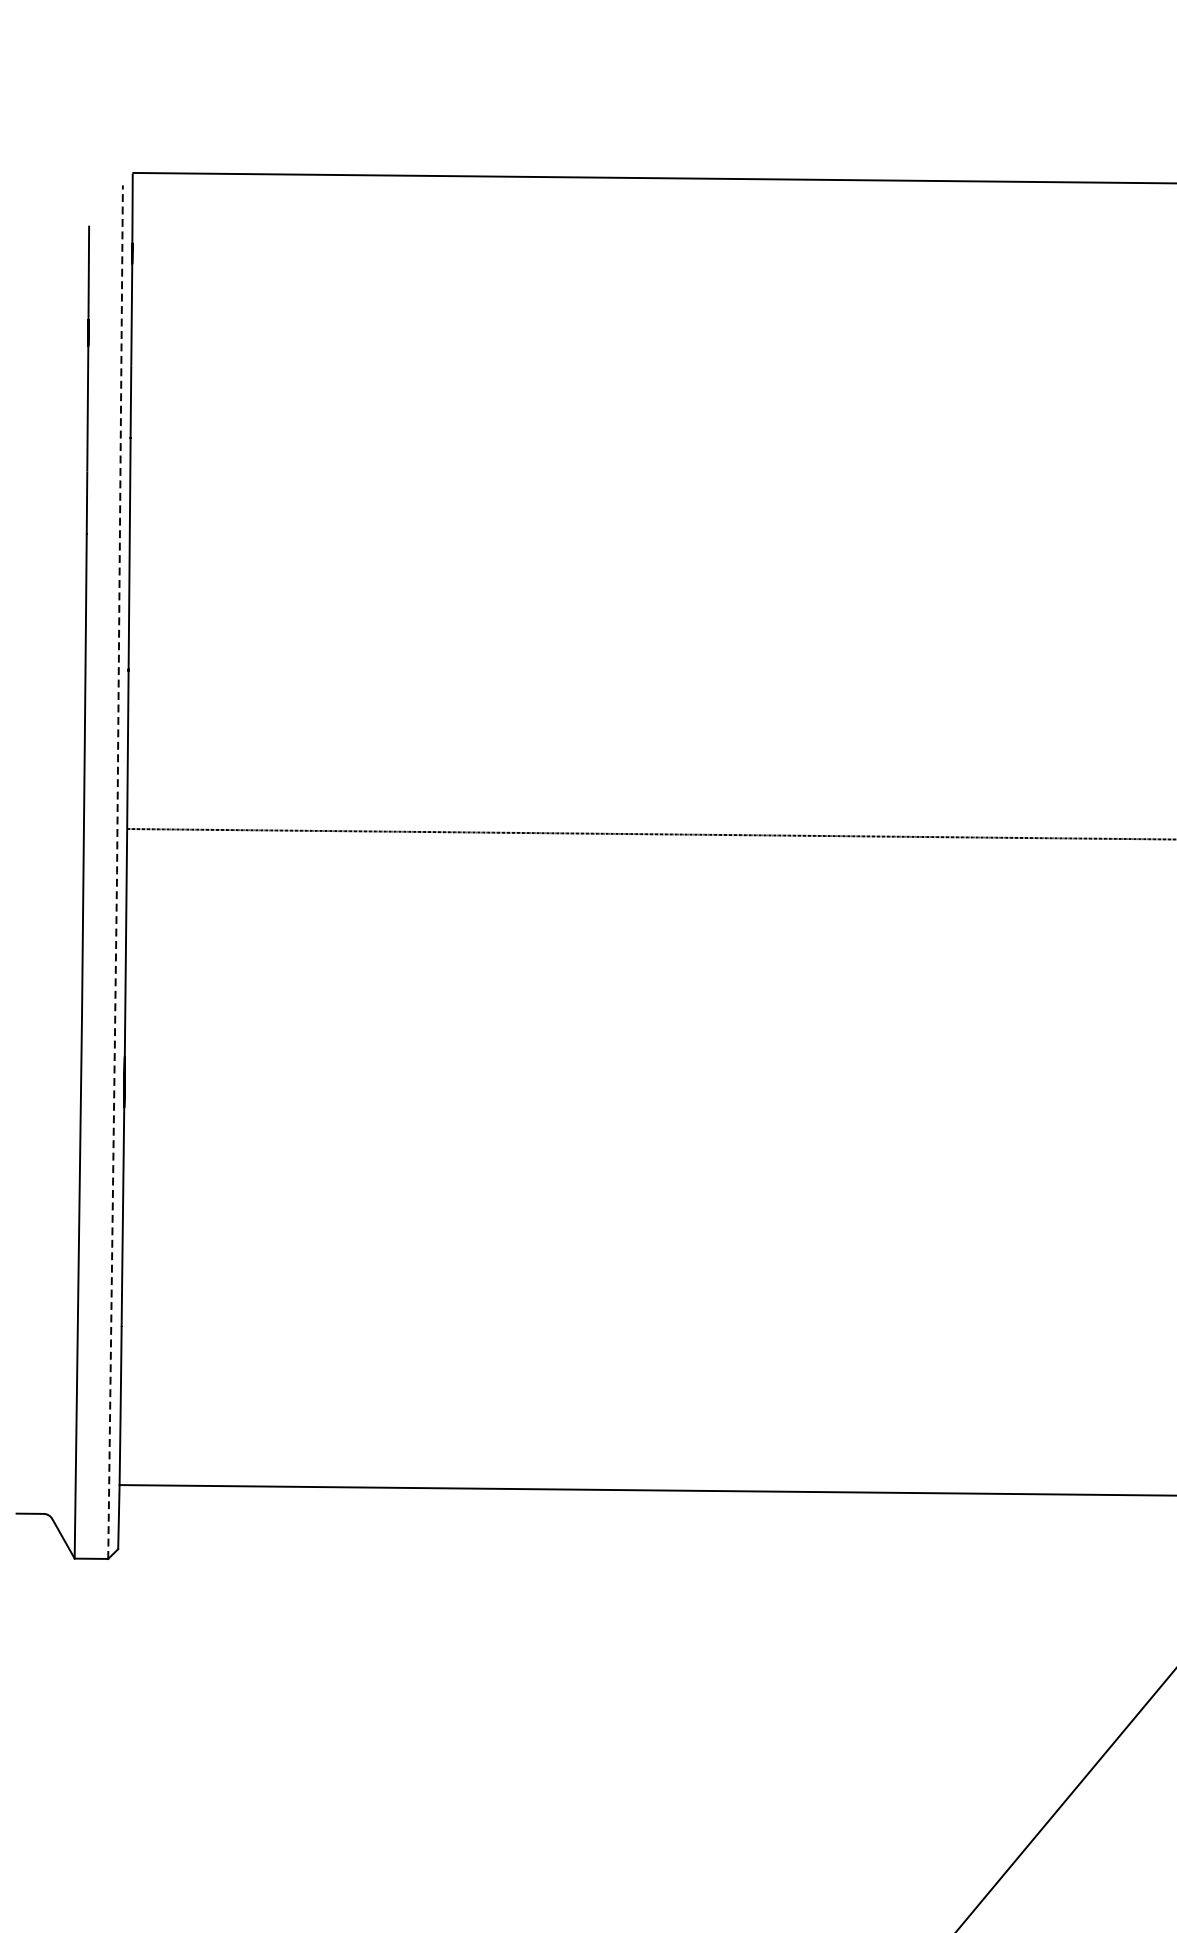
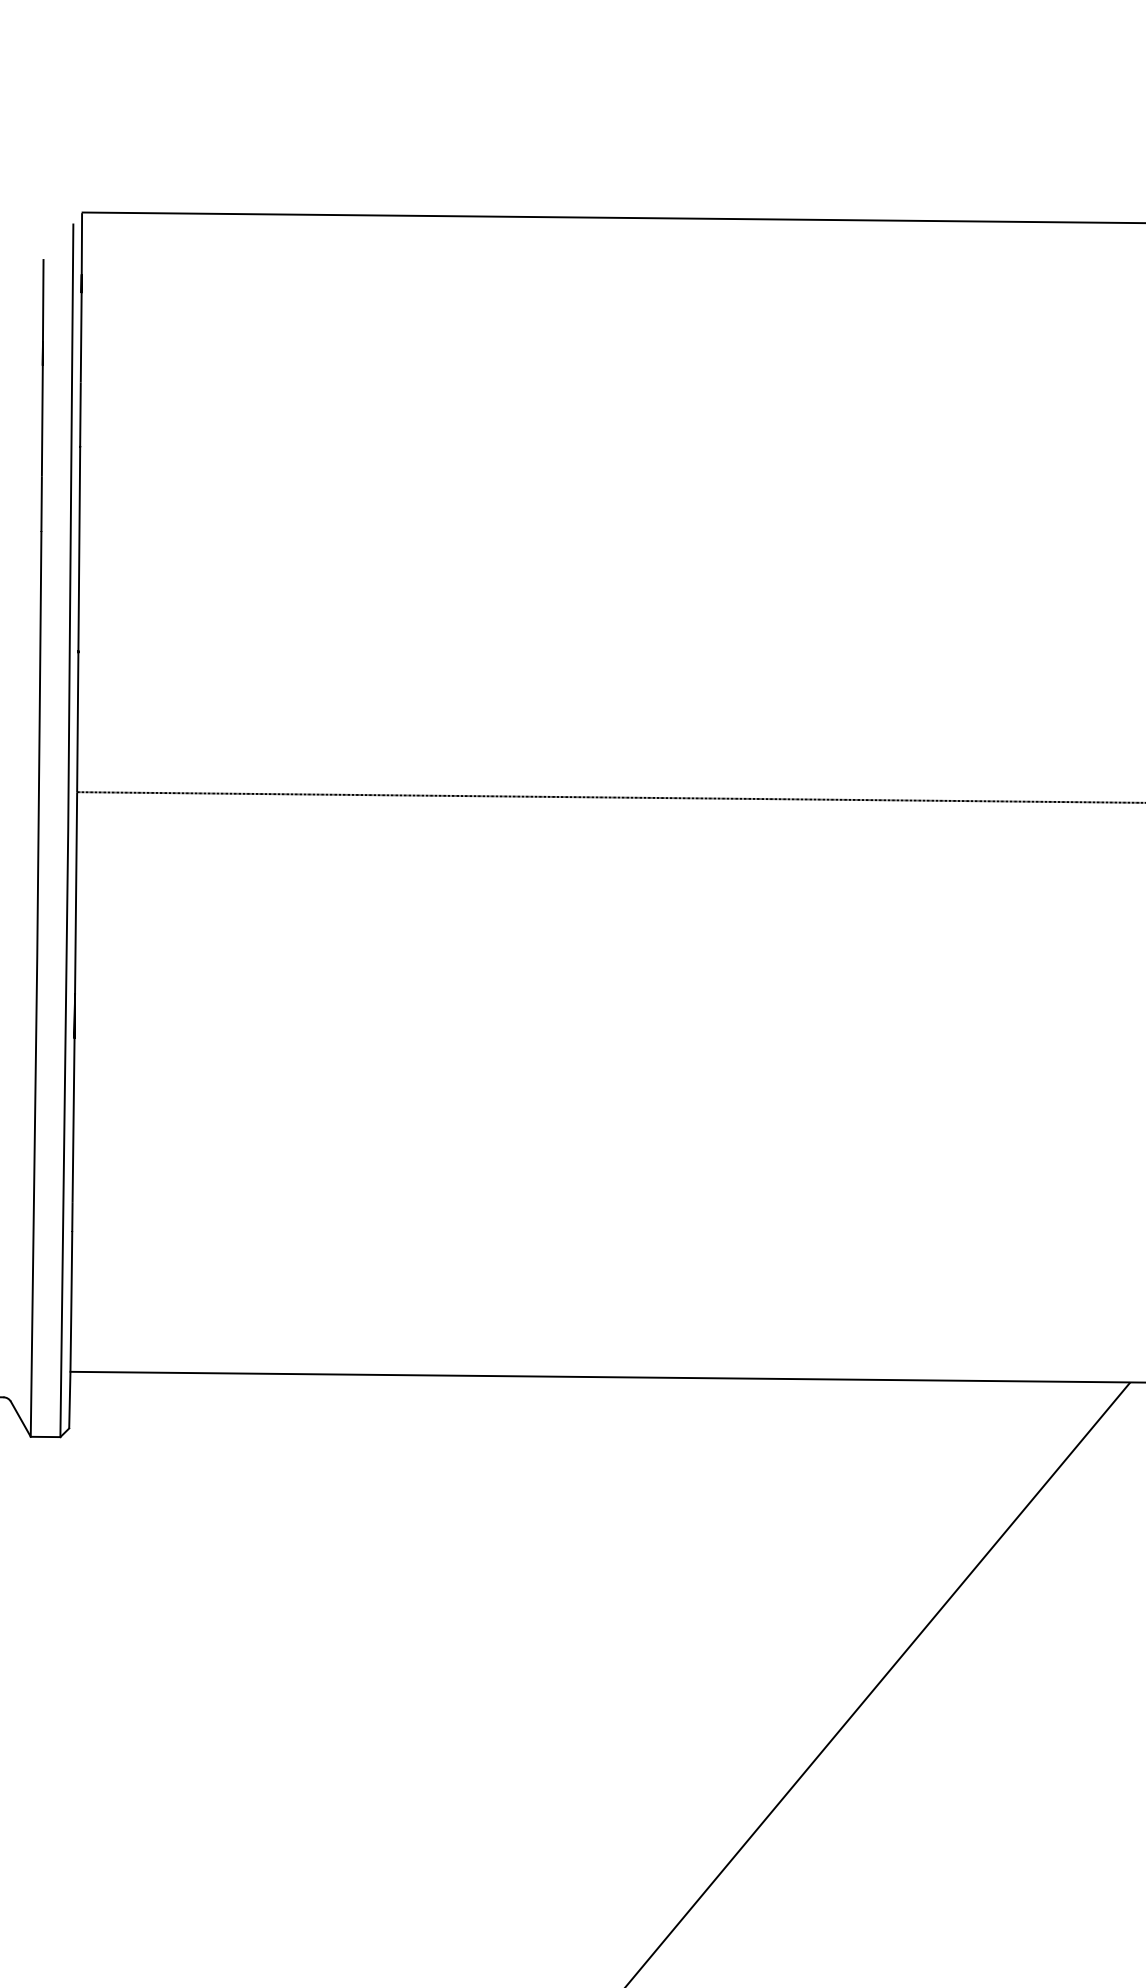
line: (117, 872) -> (68, 830), dashed -> solid

